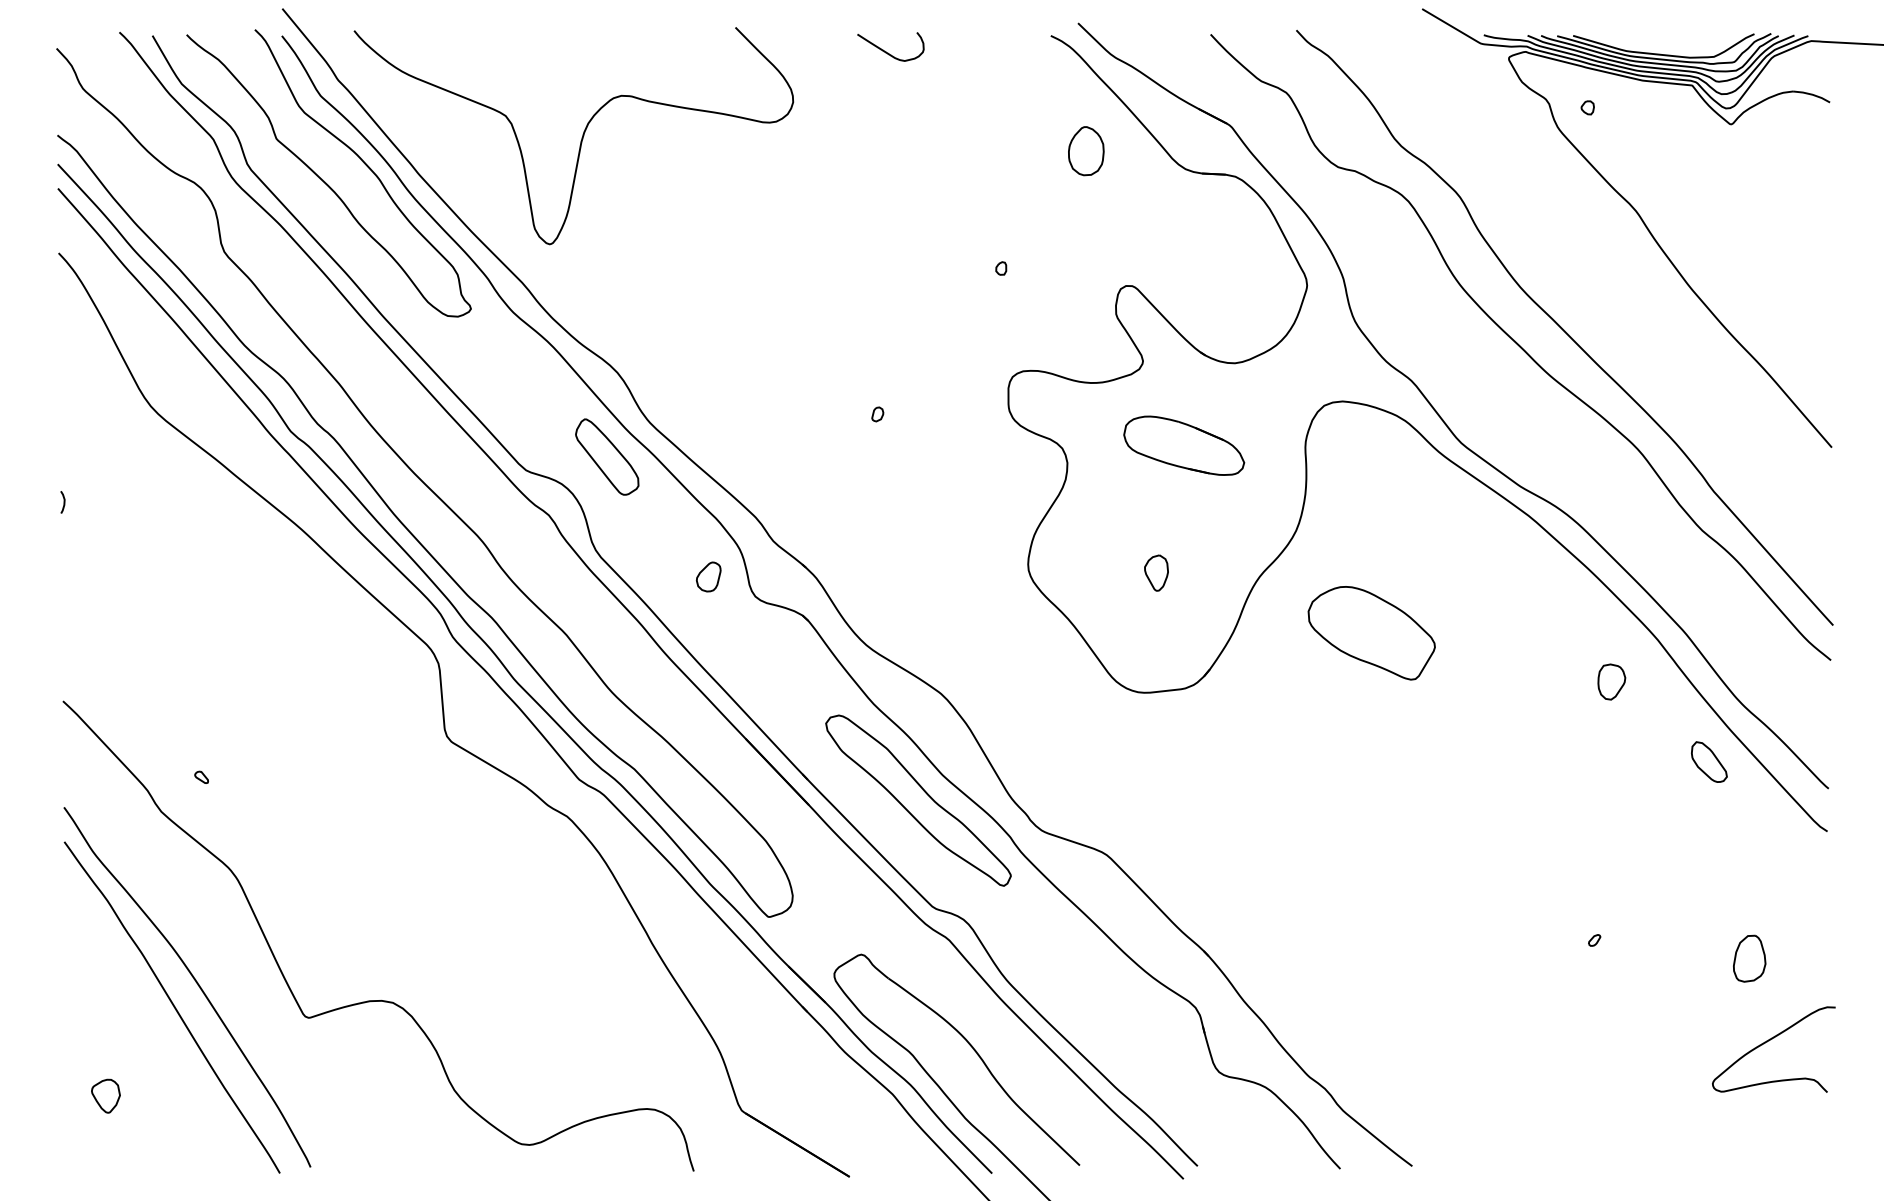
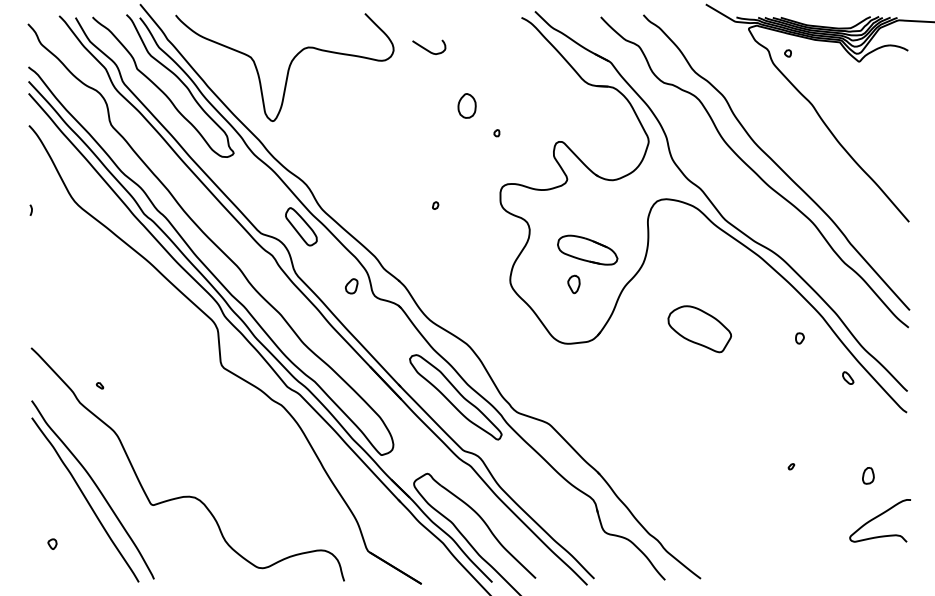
curve: (885, 49) -> (426, 48), moved
part: (1085, 150) -> (466, 105), moved
part: (1183, 444) -> (587, 249), moved
curve: (61, 498) -> (30, 208), moved
part: (1371, 633) -> (699, 329), moved
part: (1610, 682) -> (799, 338), size x0.6
part: (1707, 760) -> (847, 377), size x0.6
part: (1749, 958) -> (868, 475), size x0.7
part: (105, 1097) -> (52, 544), size x0.6

